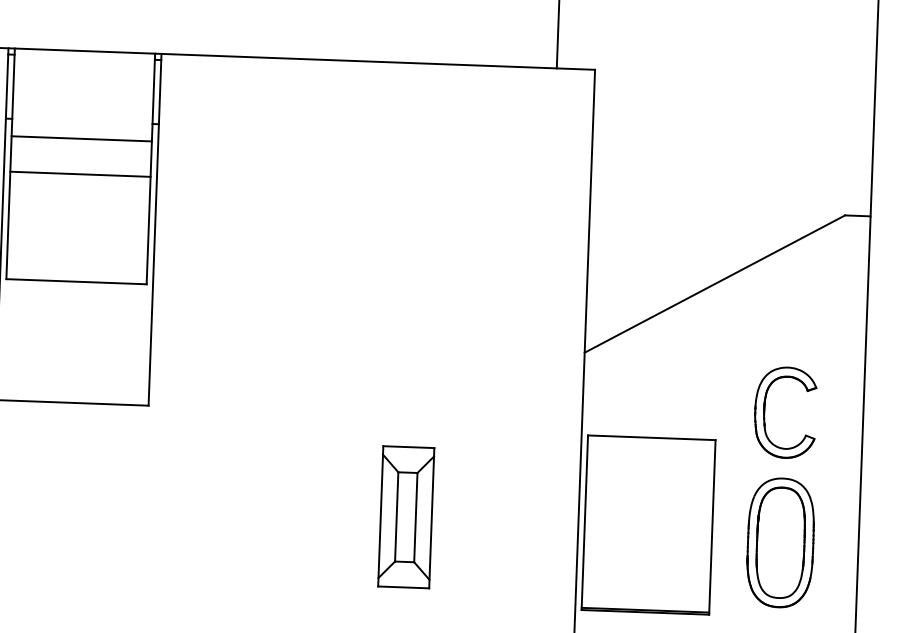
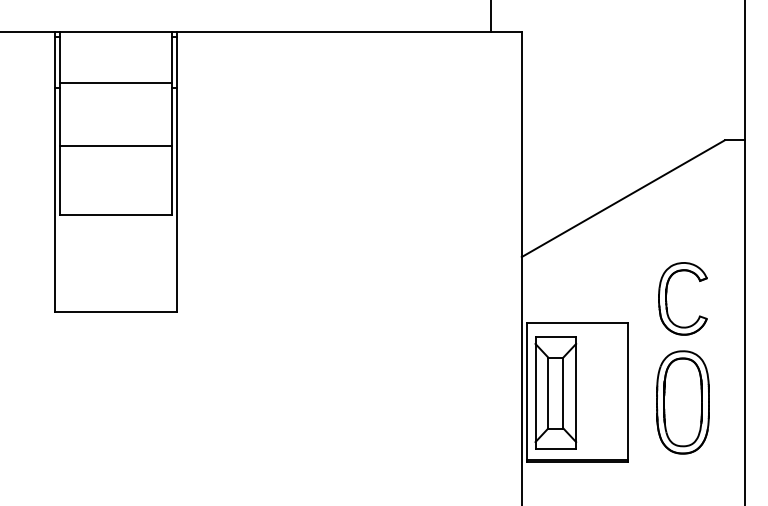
line: (81, 138) -> (115, 82), moved
line: (79, 174) -> (115, 146), moved
part: (405, 516) -> (555, 392), moved

